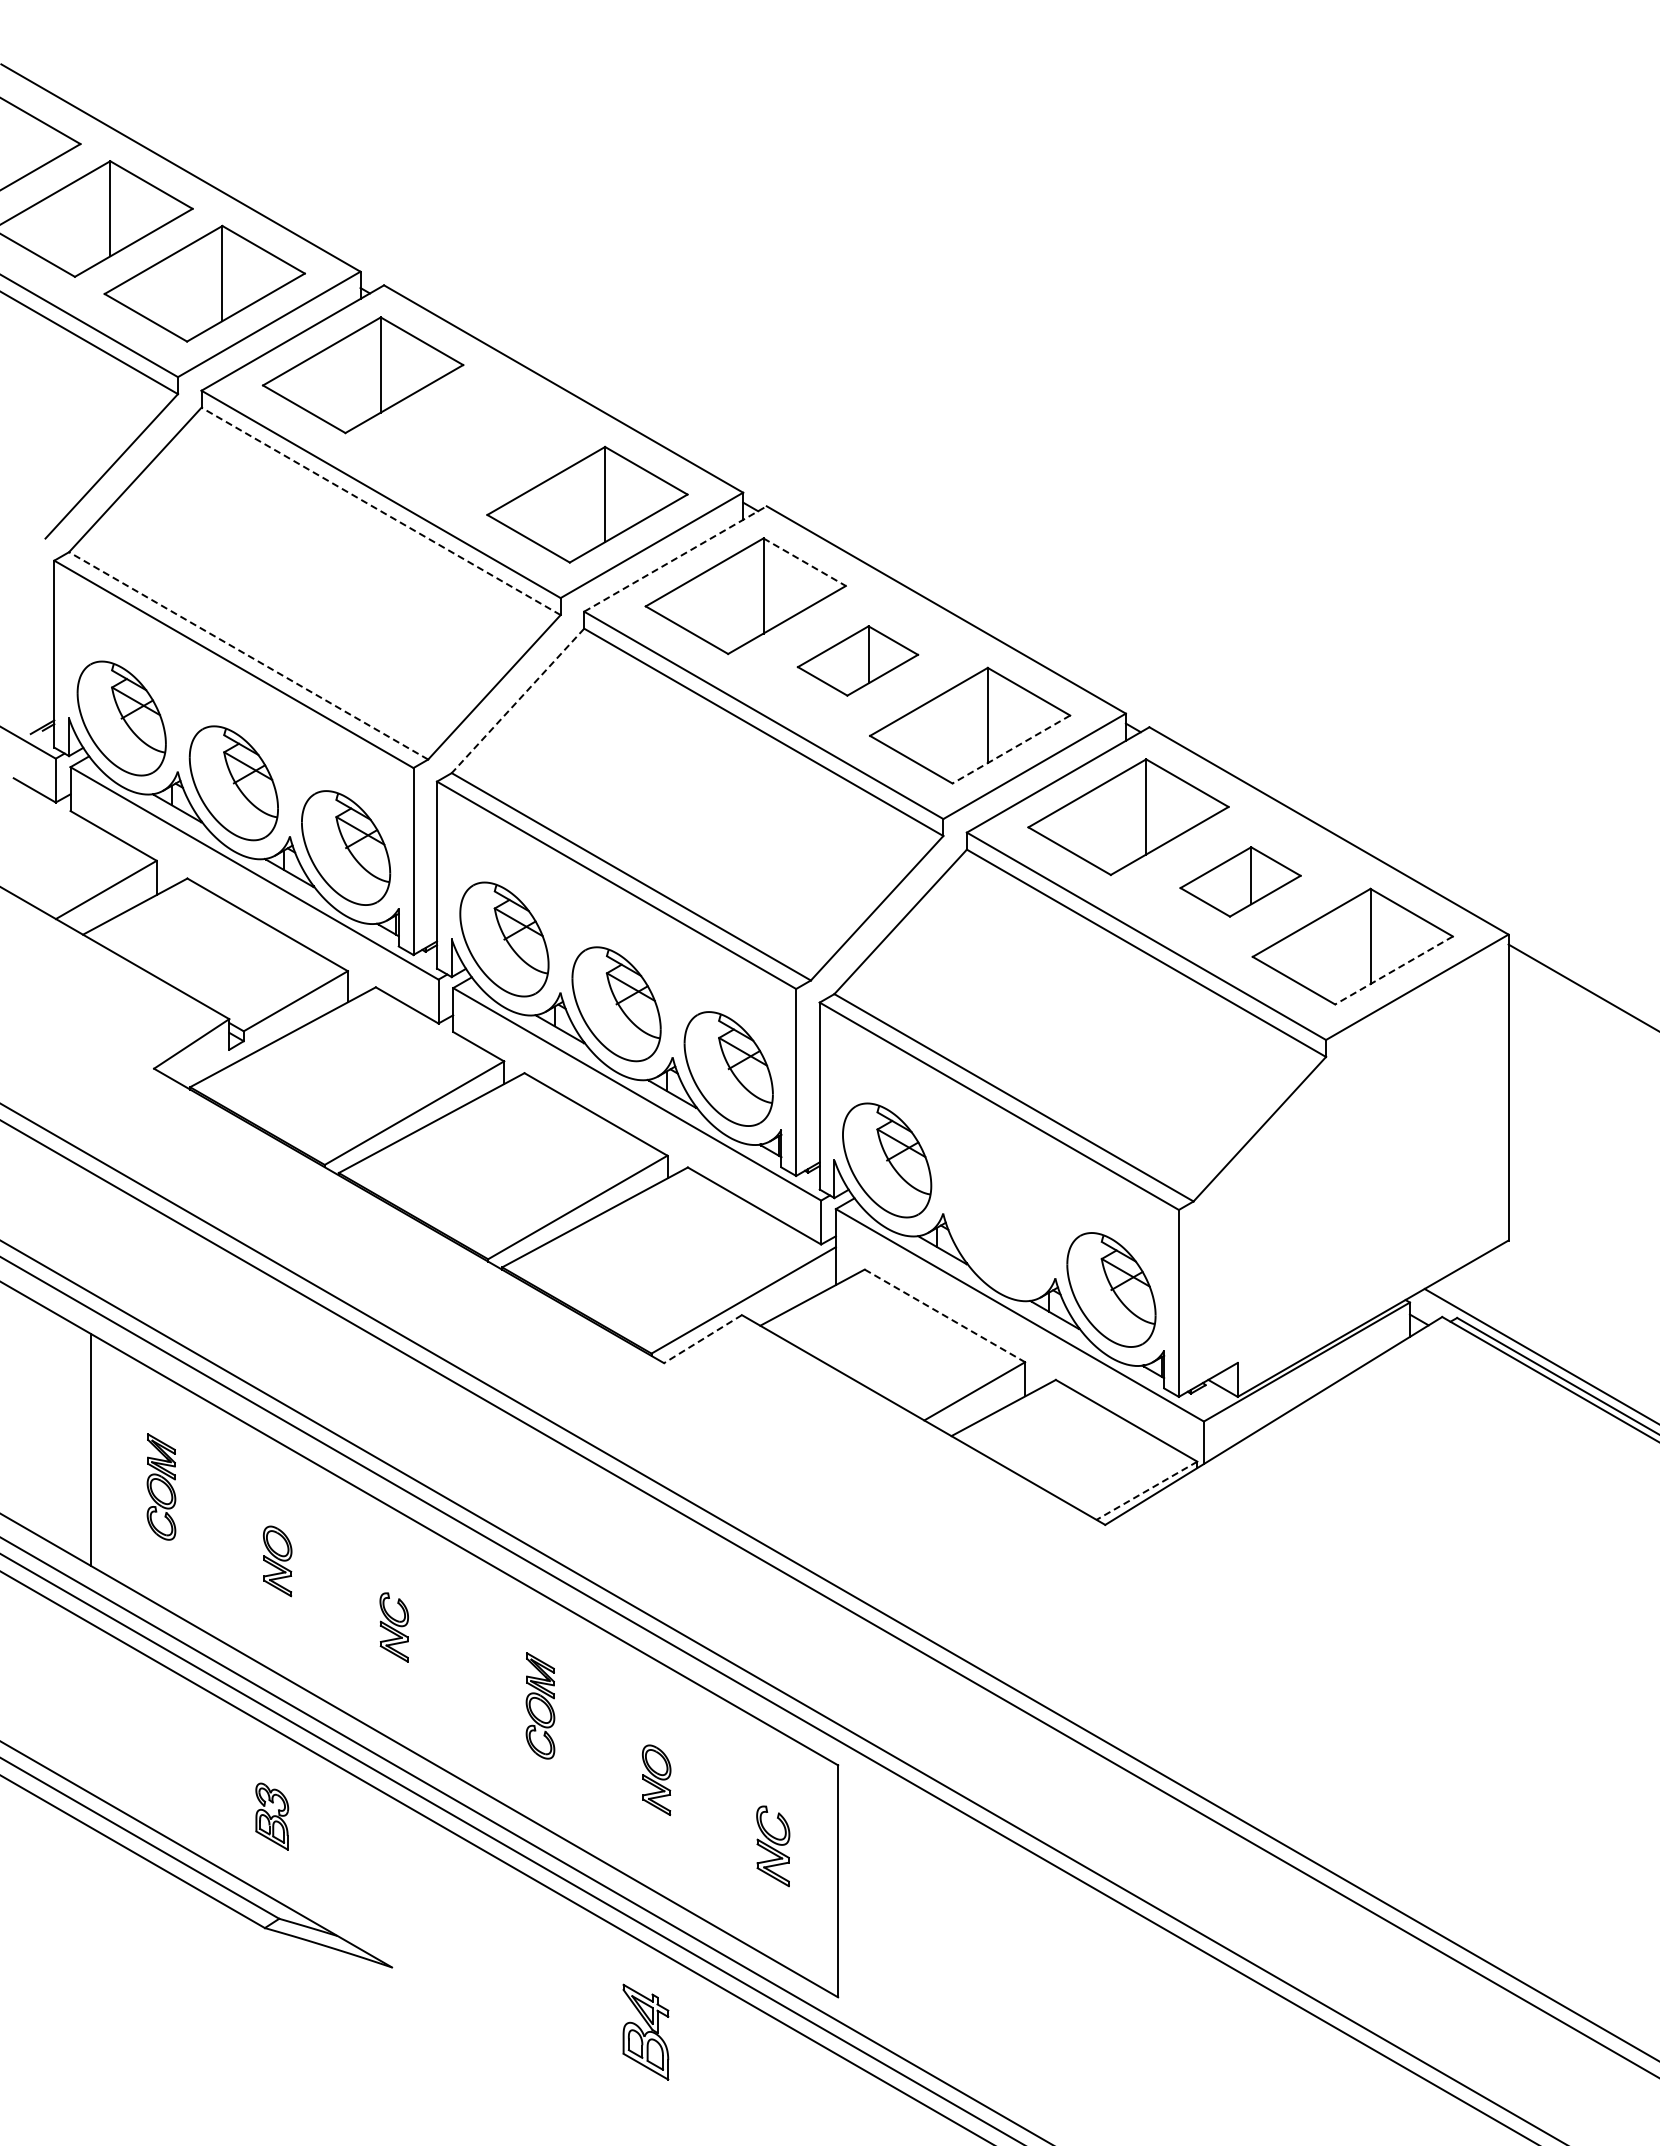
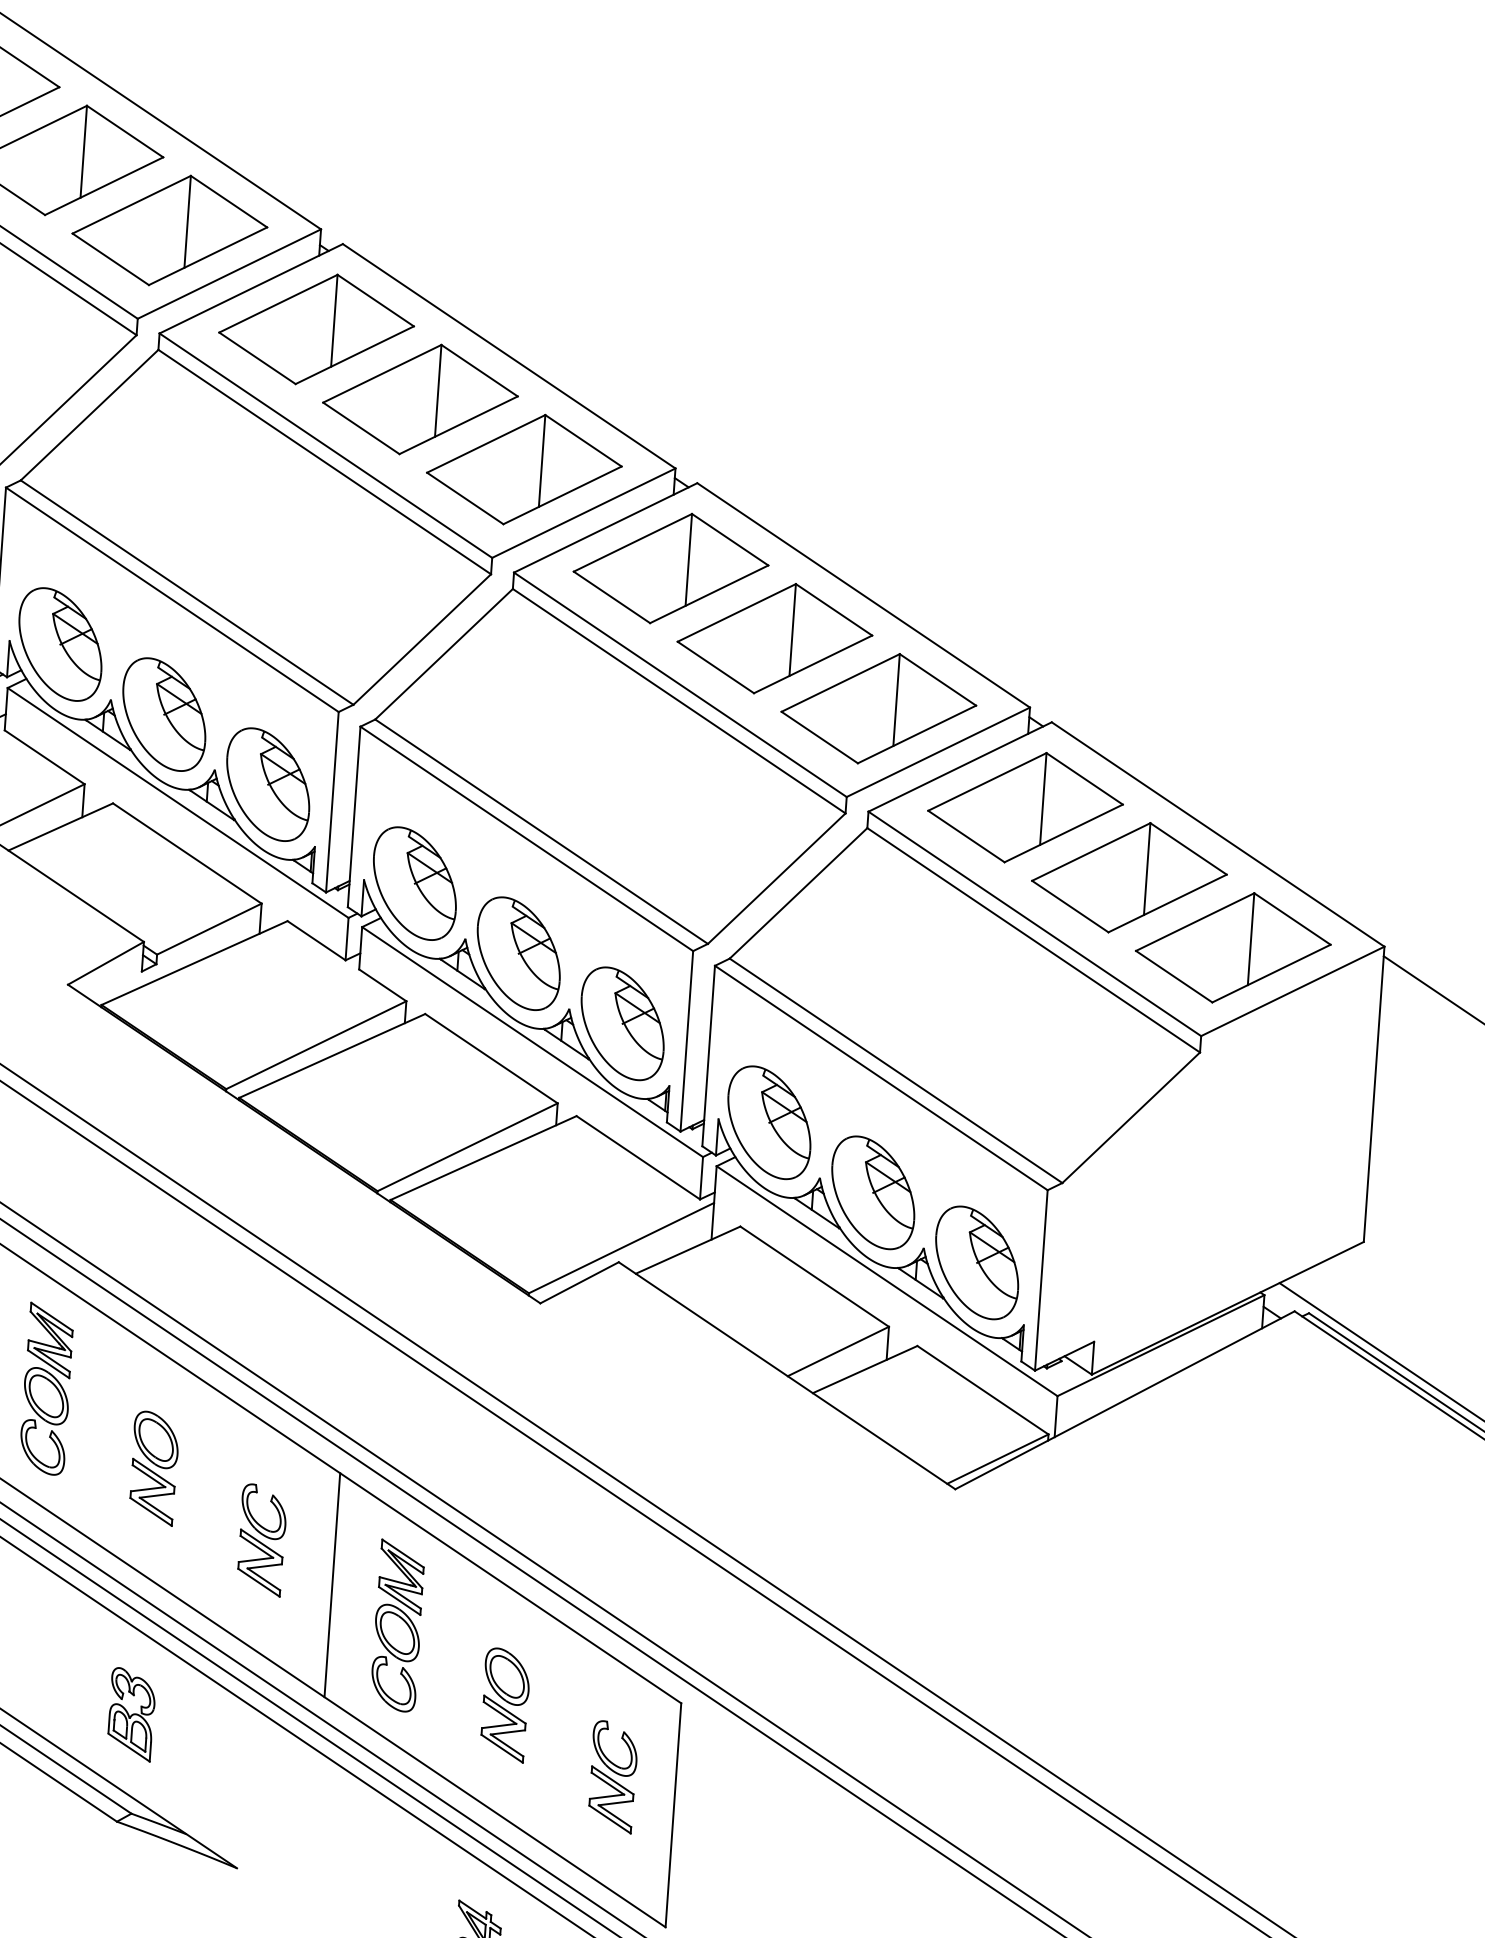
part: (475, 439) -> (420, 399), added
line: (380, 511) -> (324, 462), dashed -> solid
line: (675, 558) -> (605, 527), dashed -> solid
line: (804, 562) -> (729, 540), dashed -> solid
line: (248, 655) -> (187, 592), dashed -> solid
part: (857, 660) -> (774, 638), size x1.67
line: (517, 701) -> (443, 654), dashed -> solid
line: (1011, 749) -> (917, 734), dashed -> solid
part: (1240, 881) -> (1129, 877), size x1.67
line: (1394, 970) -> (1271, 973), dashed -> solid
part: (999, 1225) -> (873, 1193), added
line: (944, 1315) -> (814, 1276), dashed -> solid
line: (703, 1339) -> (580, 1283), dashed -> solid
part: (161, 1486) -> (46, 1388), size x1.67
line: (1146, 1491) -> (997, 1459), dashed -> solid
part: (277, 1561) -> (153, 1468), size x1.67
part: (394, 1627) -> (262, 1540), size x1.67
line: (469, 1668) -> (331, 1584), added
part: (540, 1705) -> (398, 1625), size x1.67
part: (656, 1780) -> (504, 1705), size x1.67
part: (271, 1816) -> (130, 1714), size x1.43
part: (773, 1846) -> (613, 1777), size x1.43

